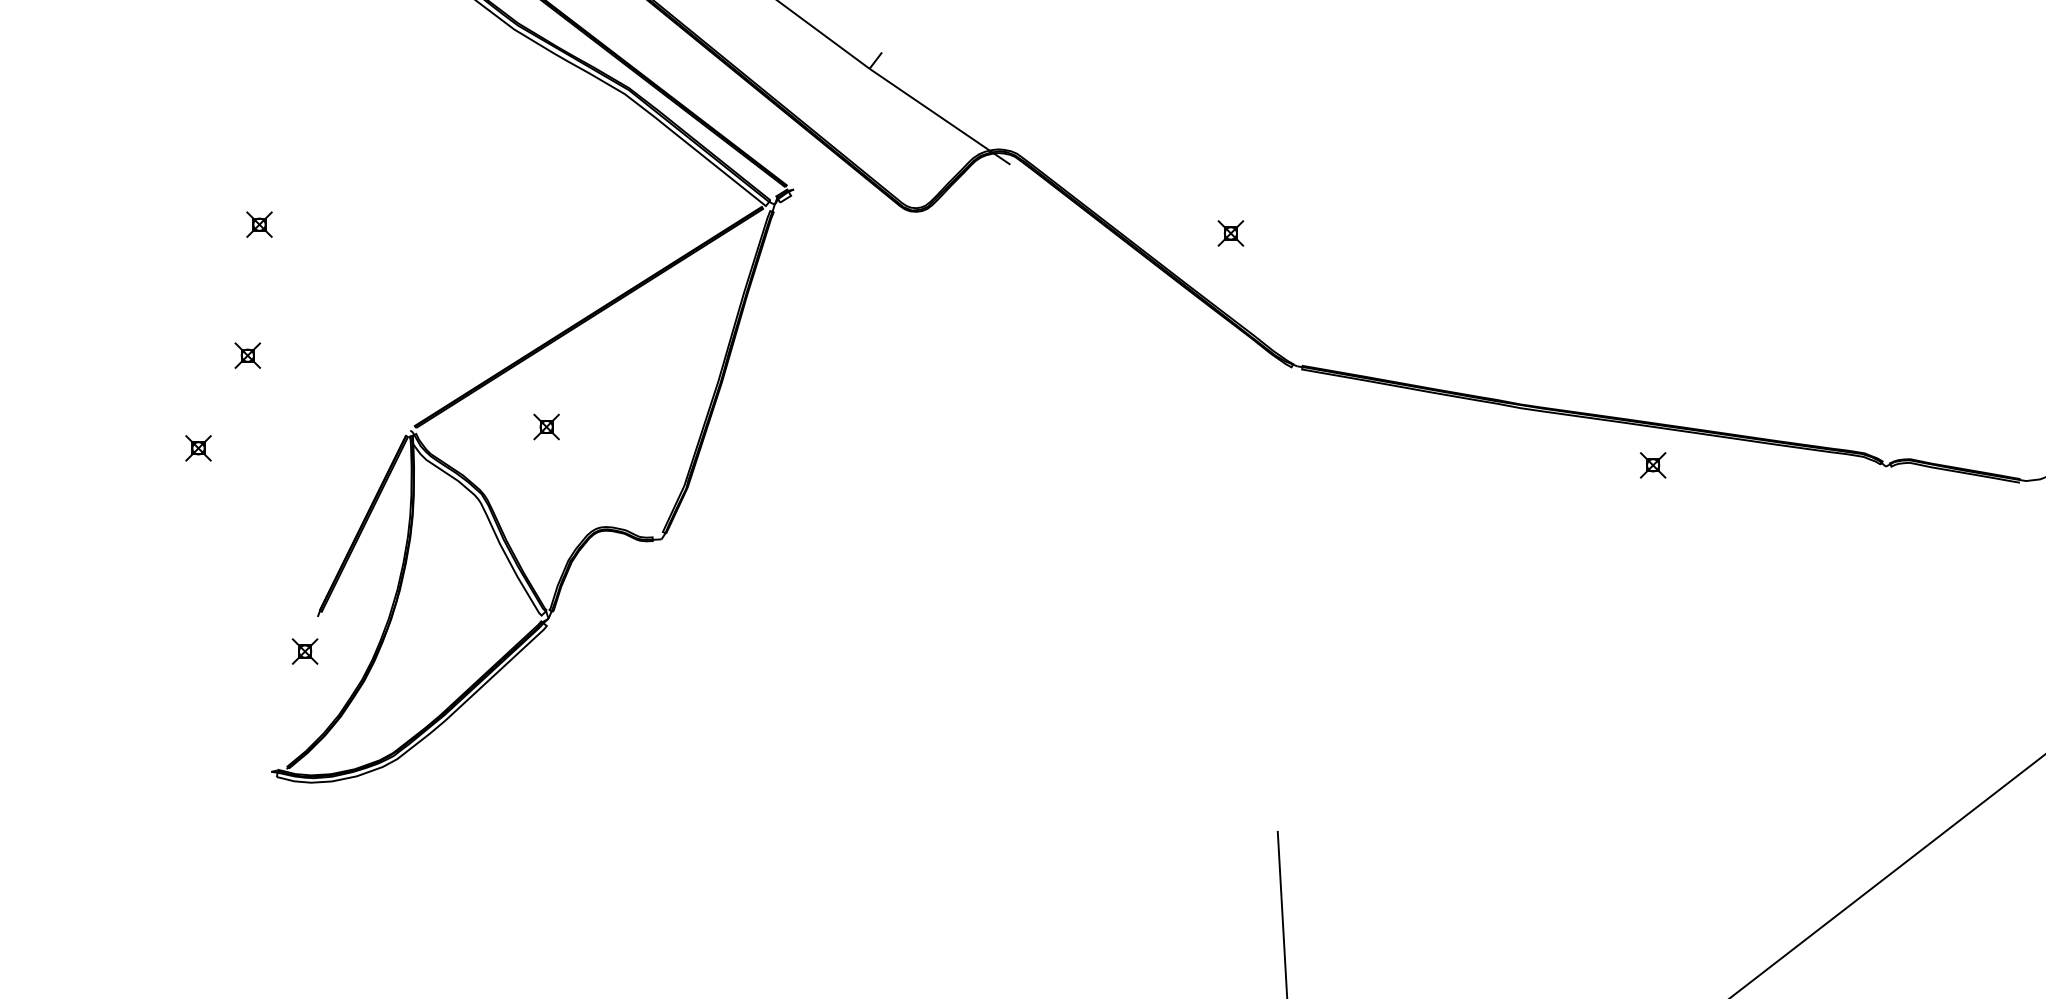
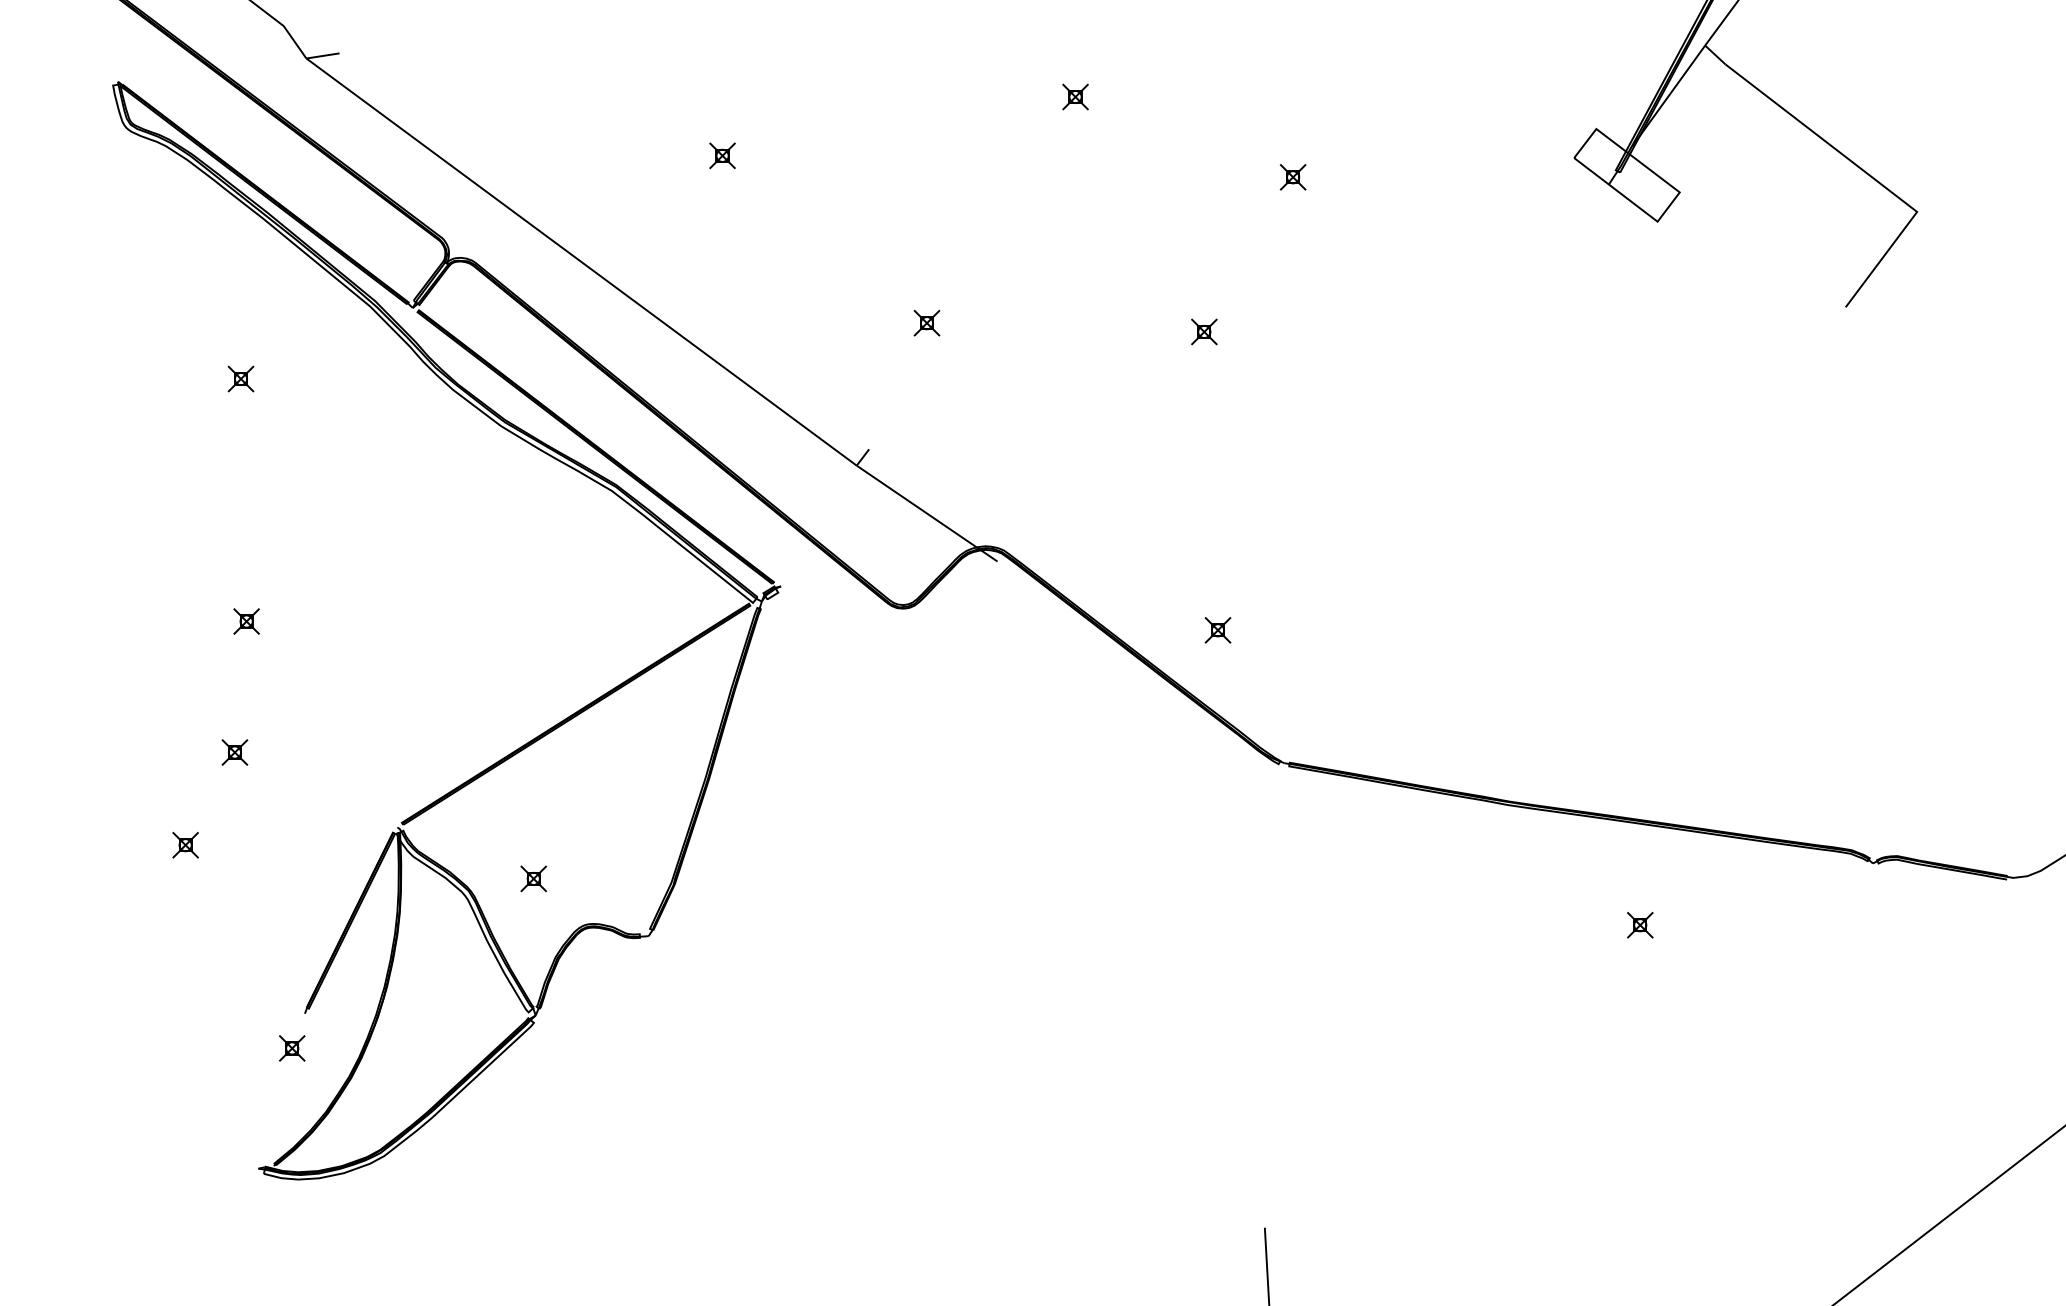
part: (546, 426) -> (533, 878), moved
part: (1653, 465) -> (1640, 925), moved

